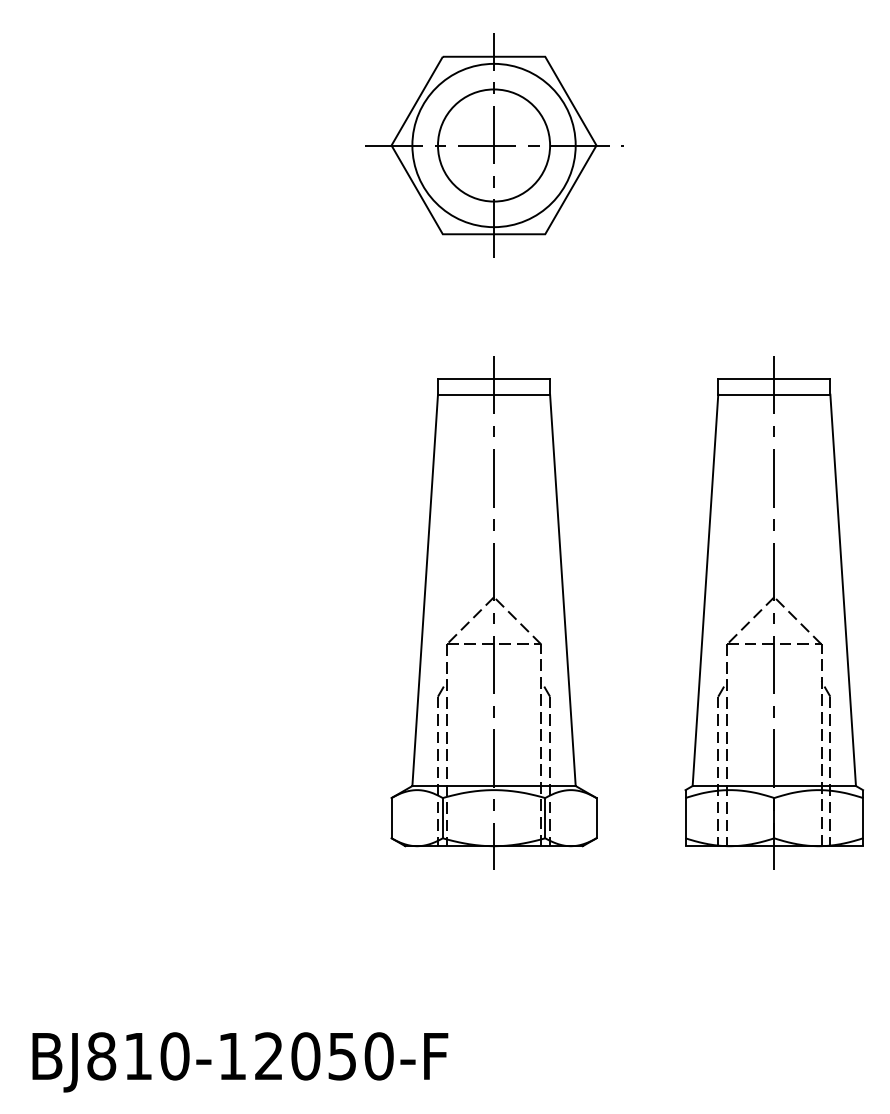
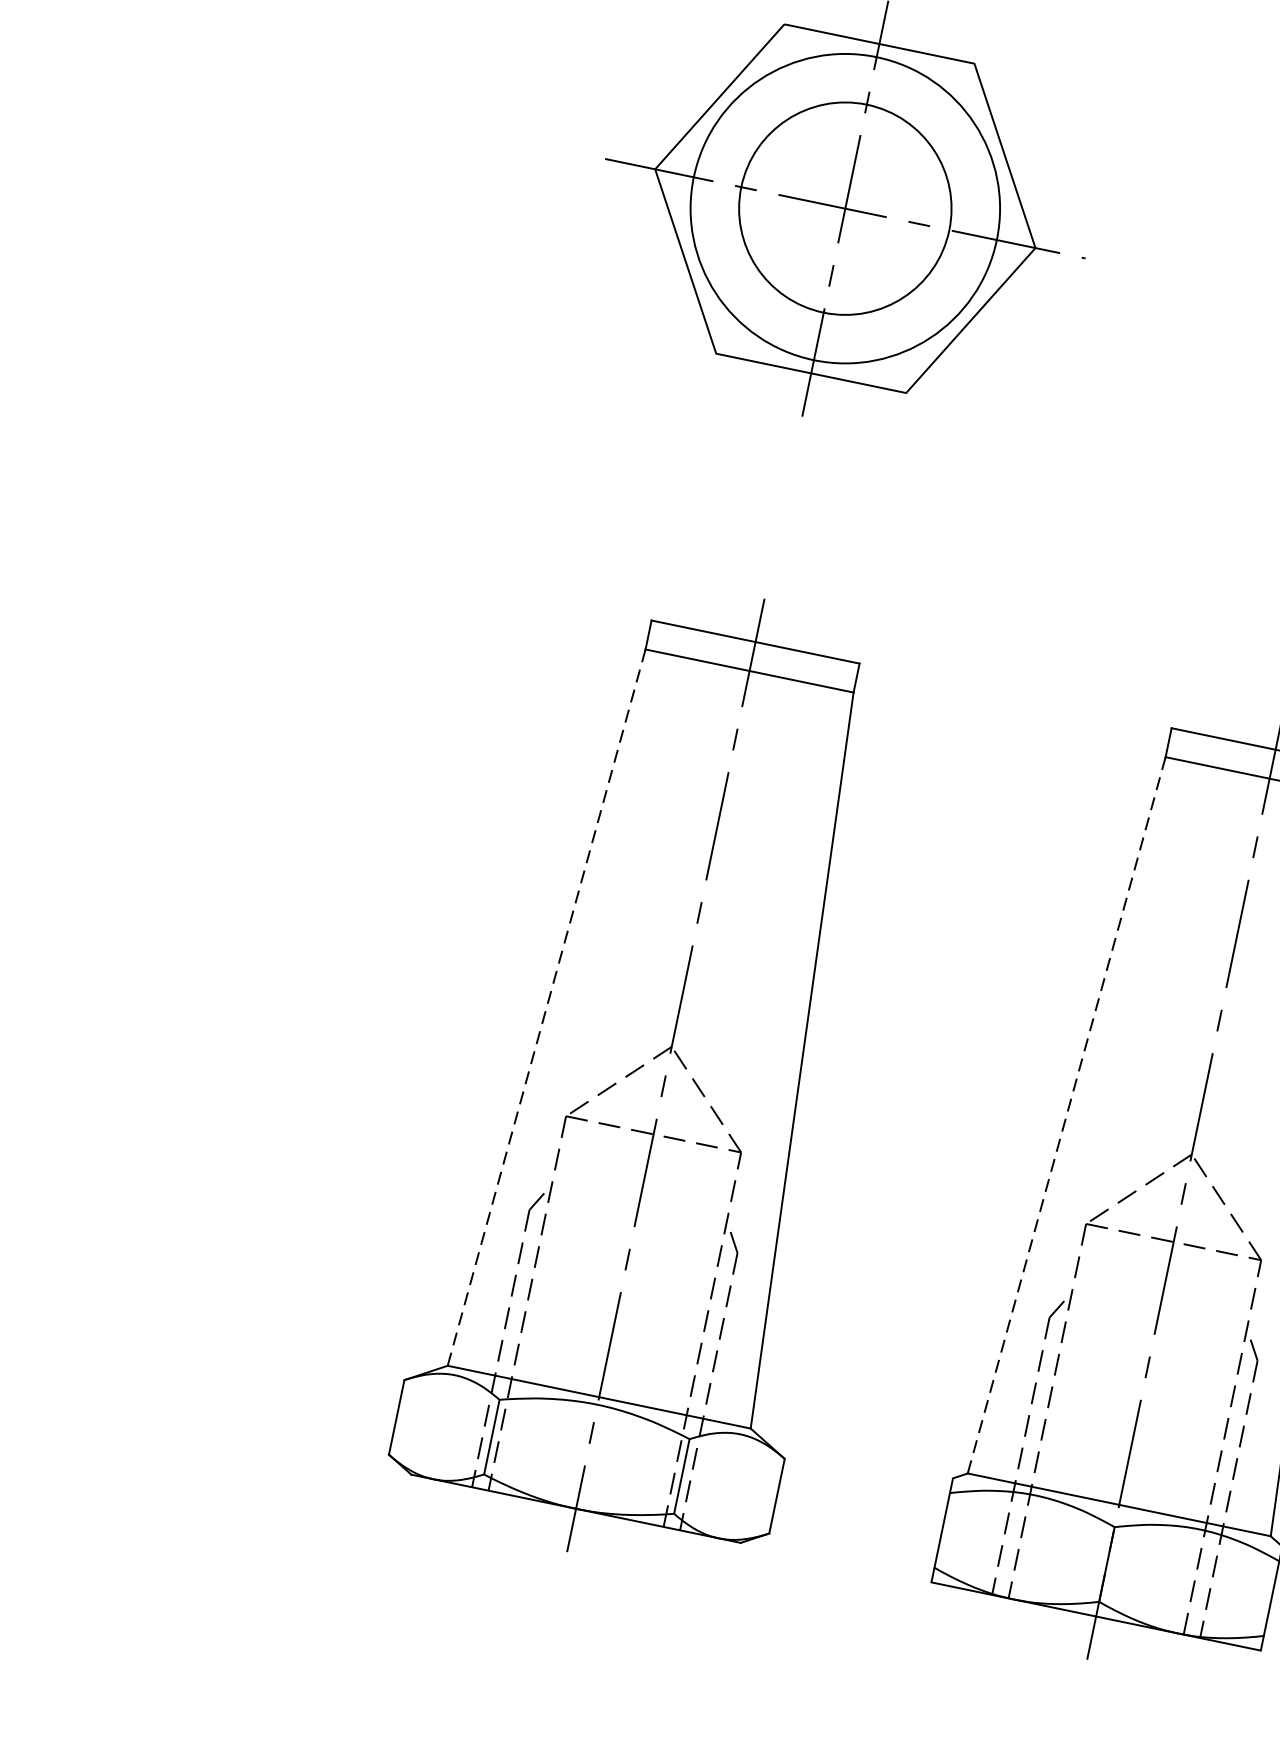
line: (425, 590) -> (547, 1008), solid -> dashed
line: (705, 590) -> (1066, 1115), solid -> dashed

